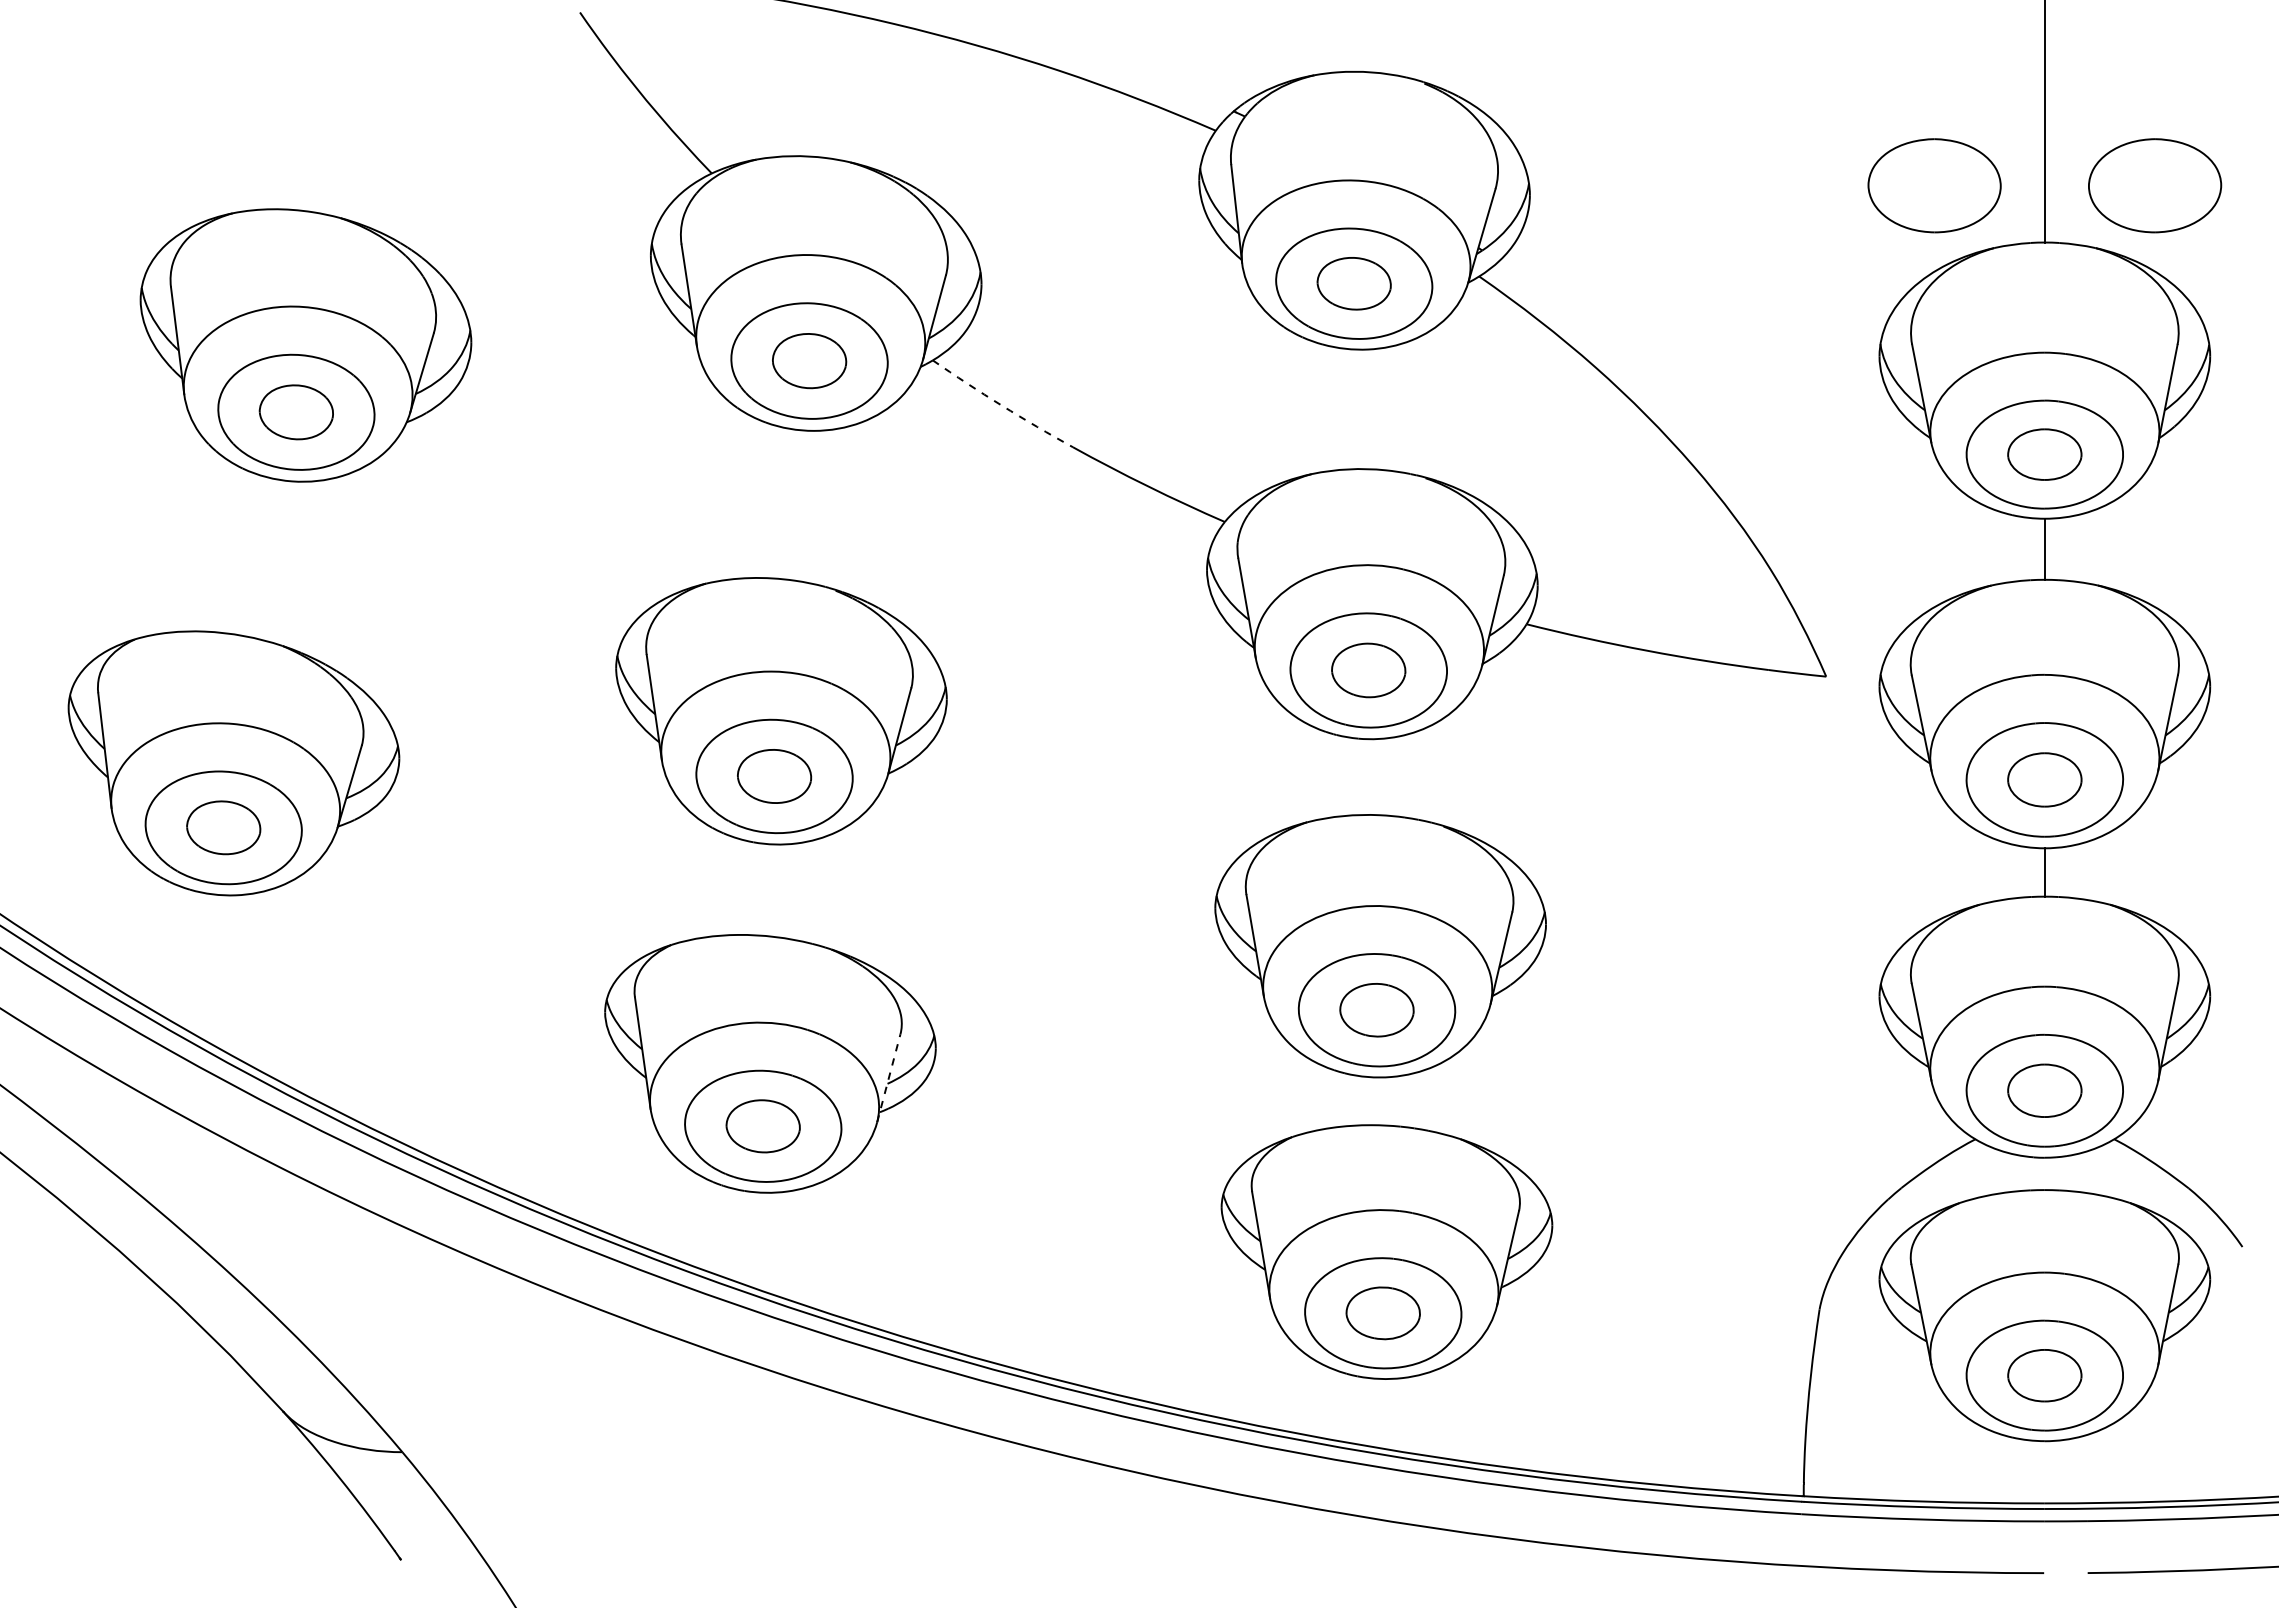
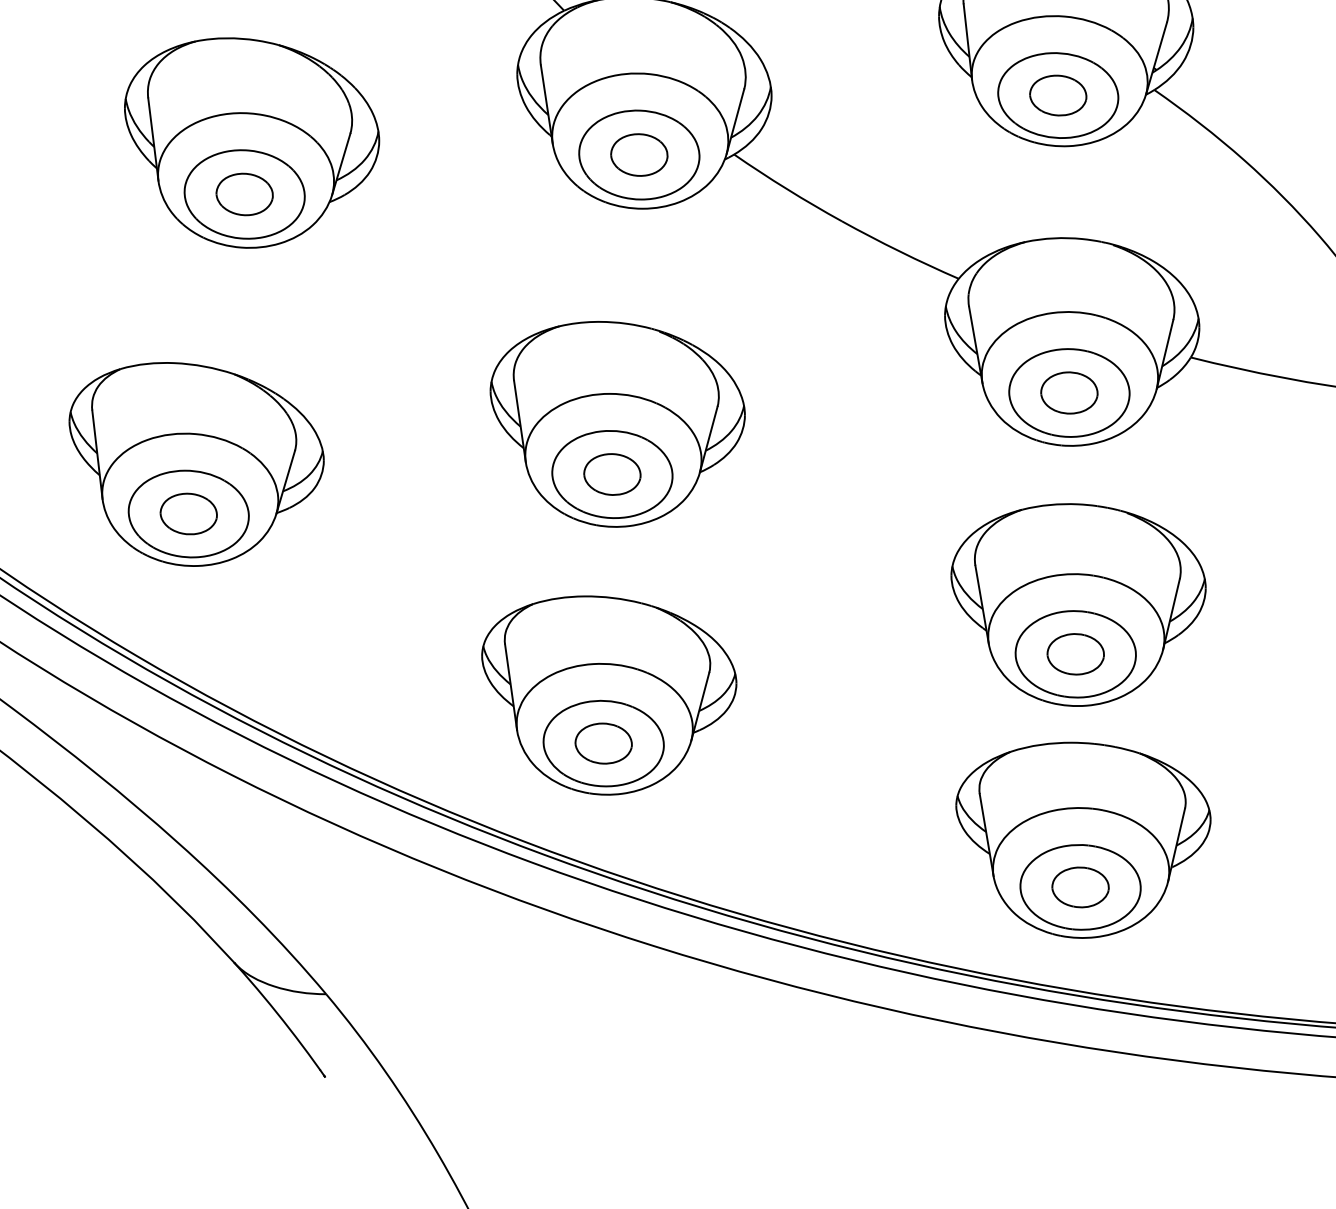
arc: (1001, 405) -> (786, 189), dashed -> solid
line: (888, 1078) -> (700, 706), dashed -> solid

